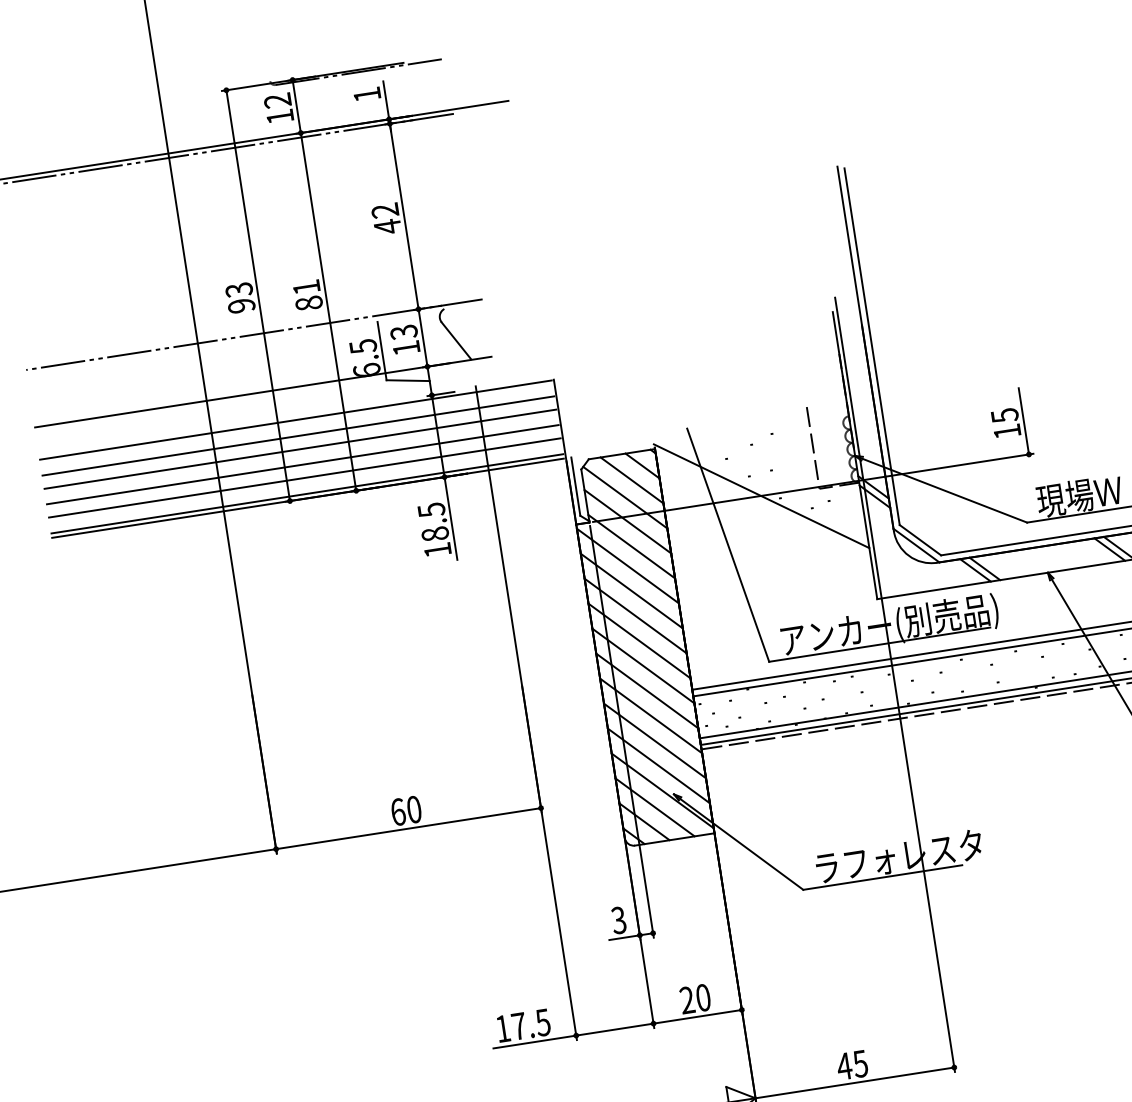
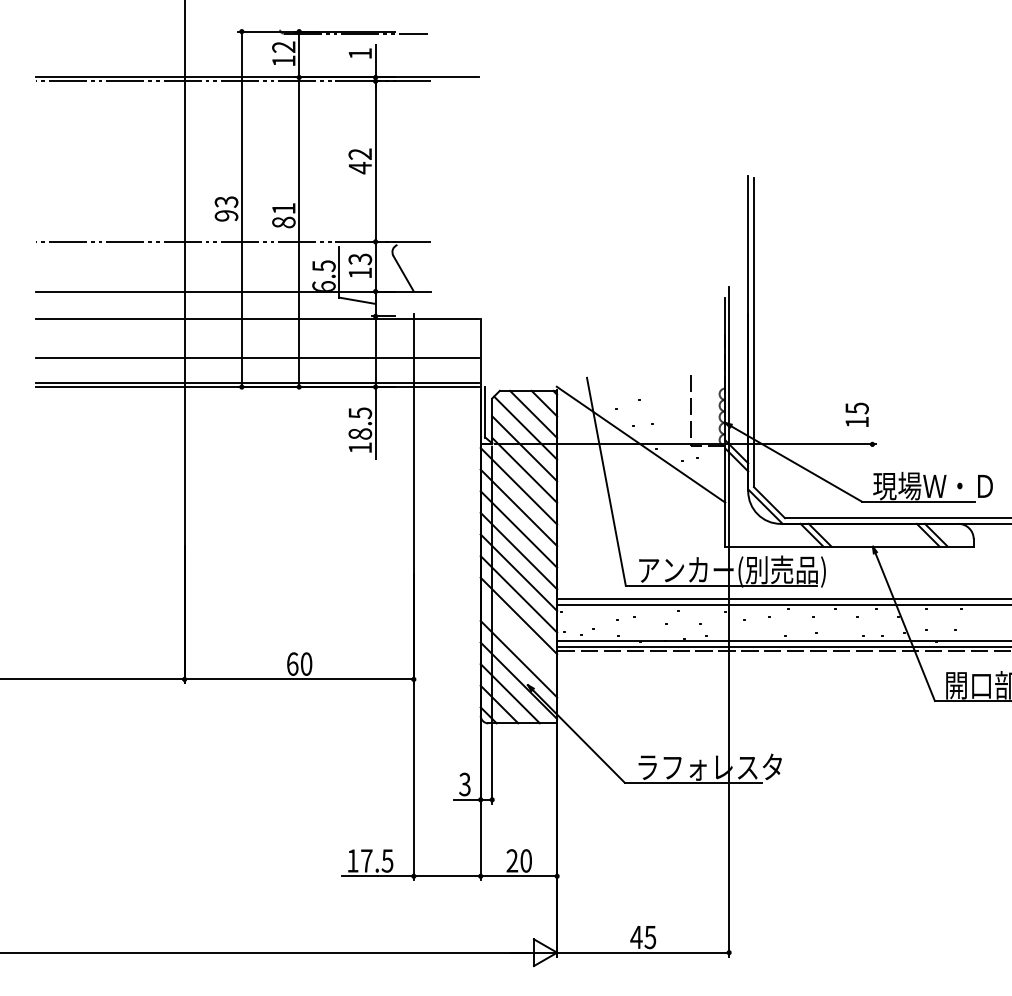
line: (1023, 421) -> (872, 415), removed
line: (298, 436) -> (257, 333), removed
line: (300, 449) -> (257, 344), removed
line: (304, 477) -> (257, 369), removed
line: (654, 740) -> (518, 637), removed

